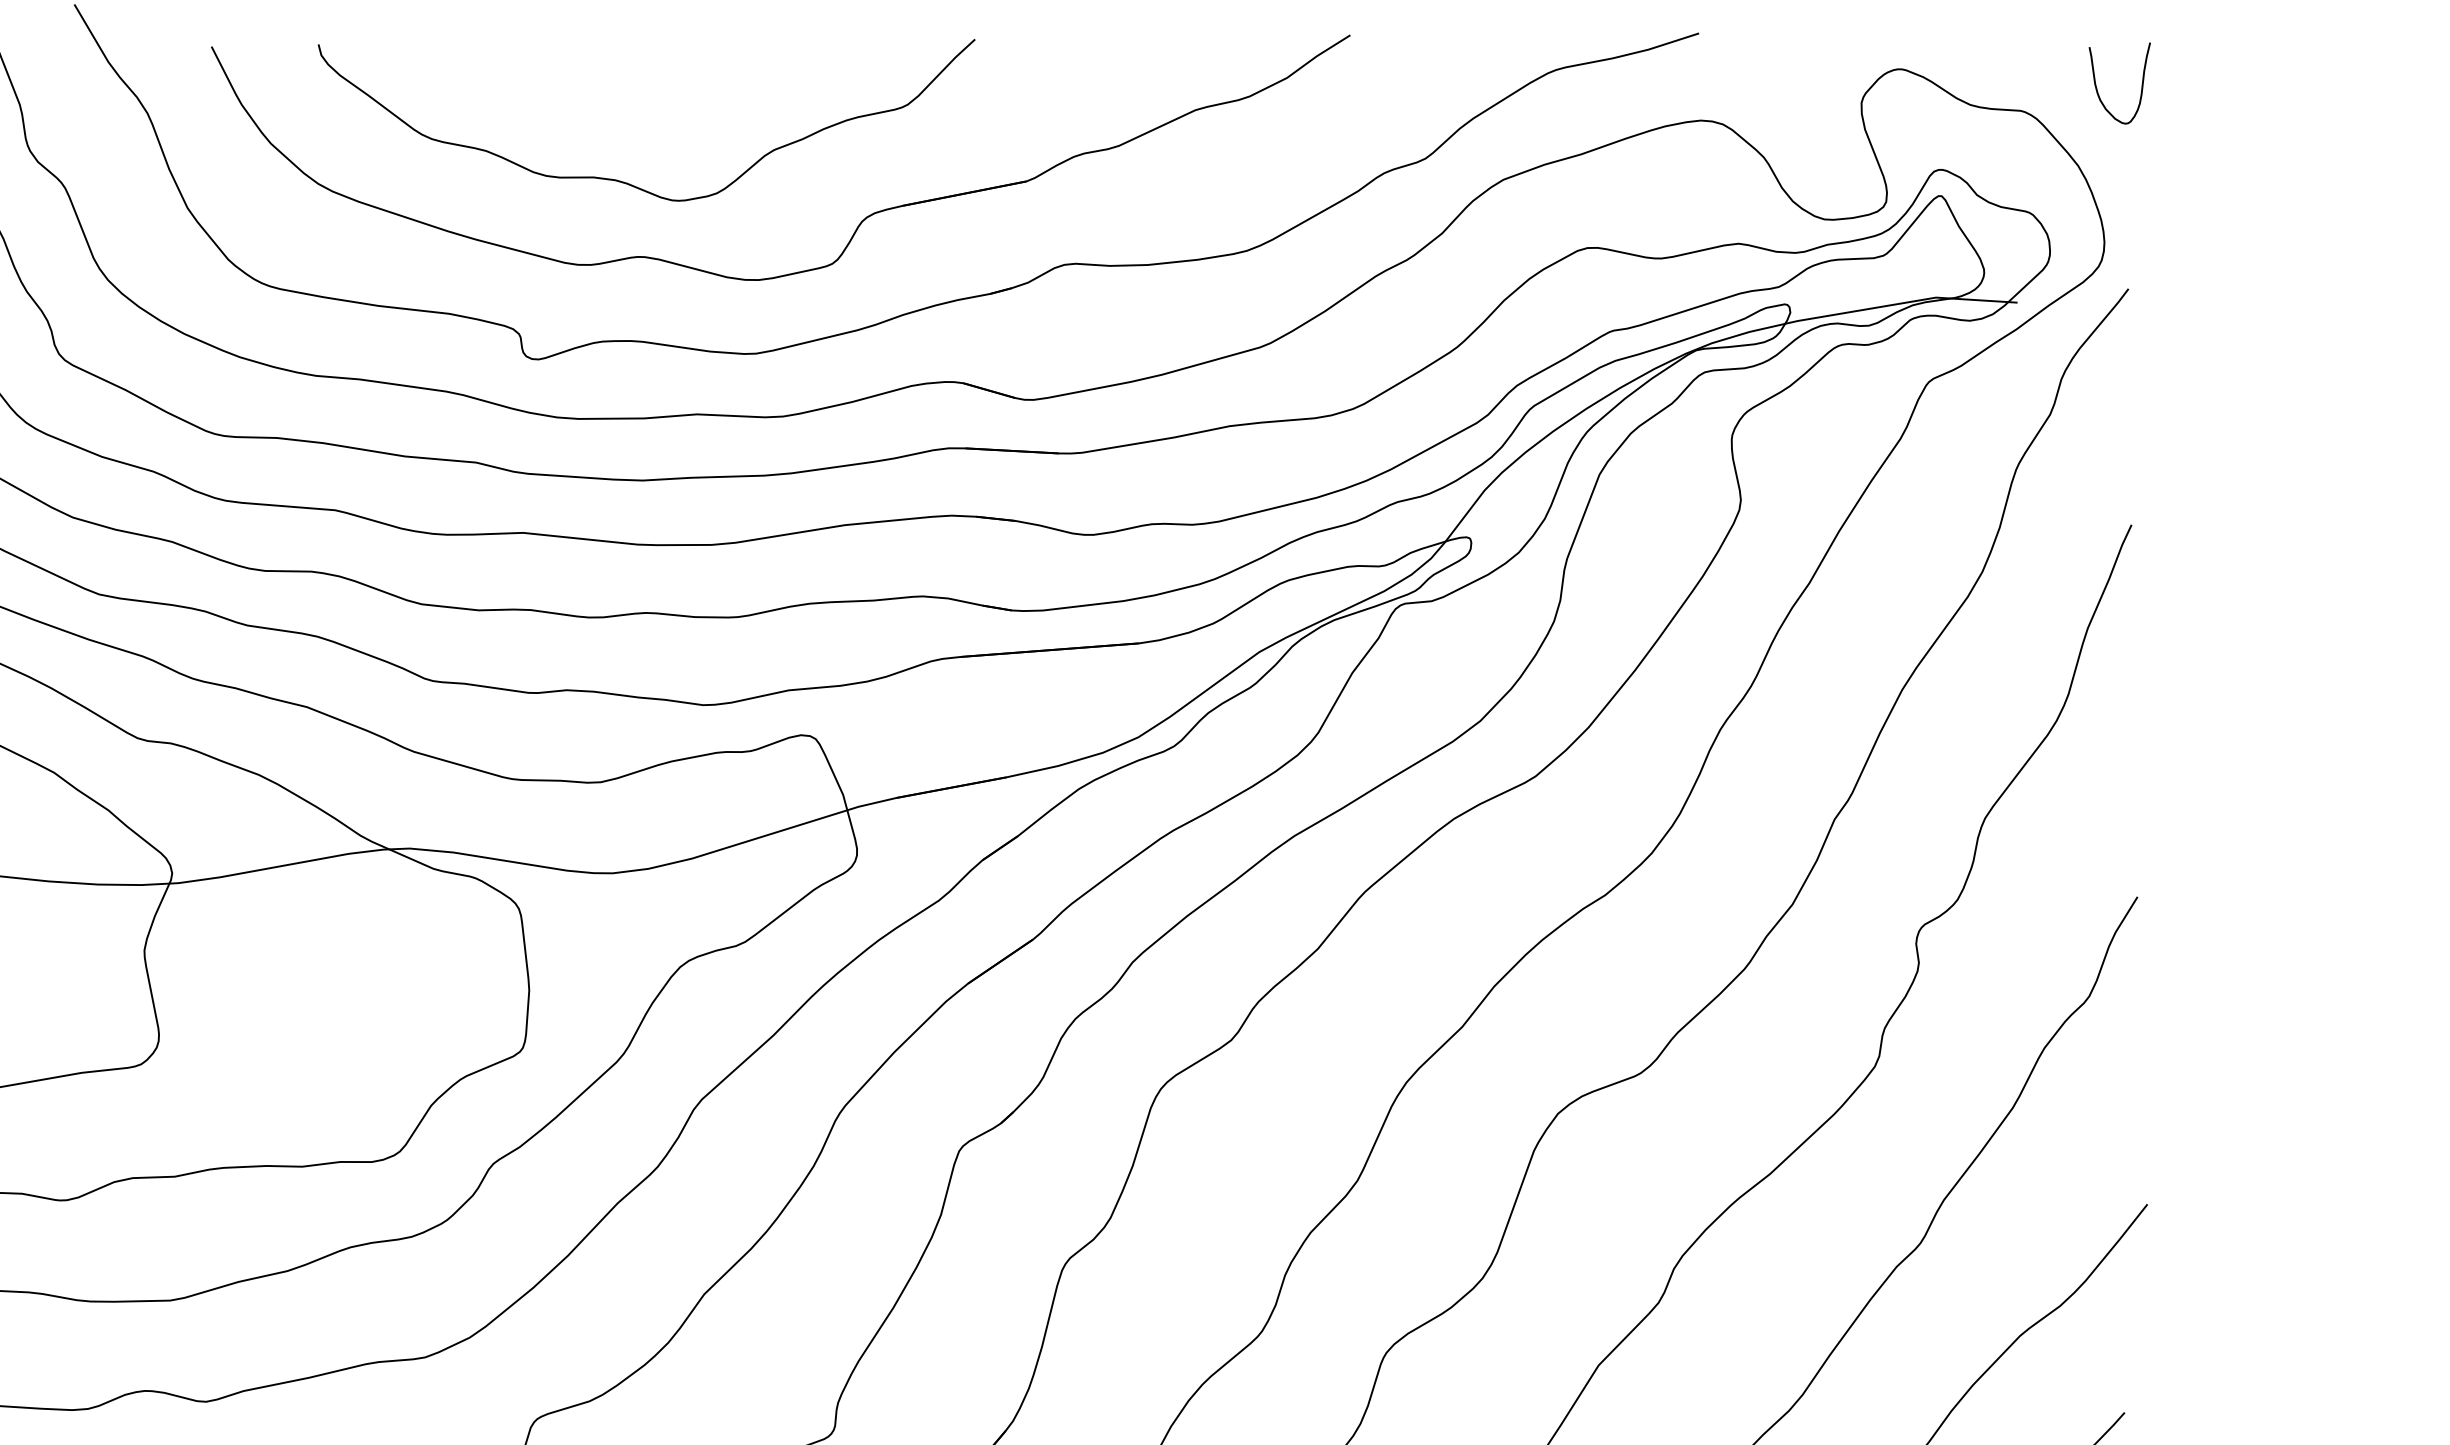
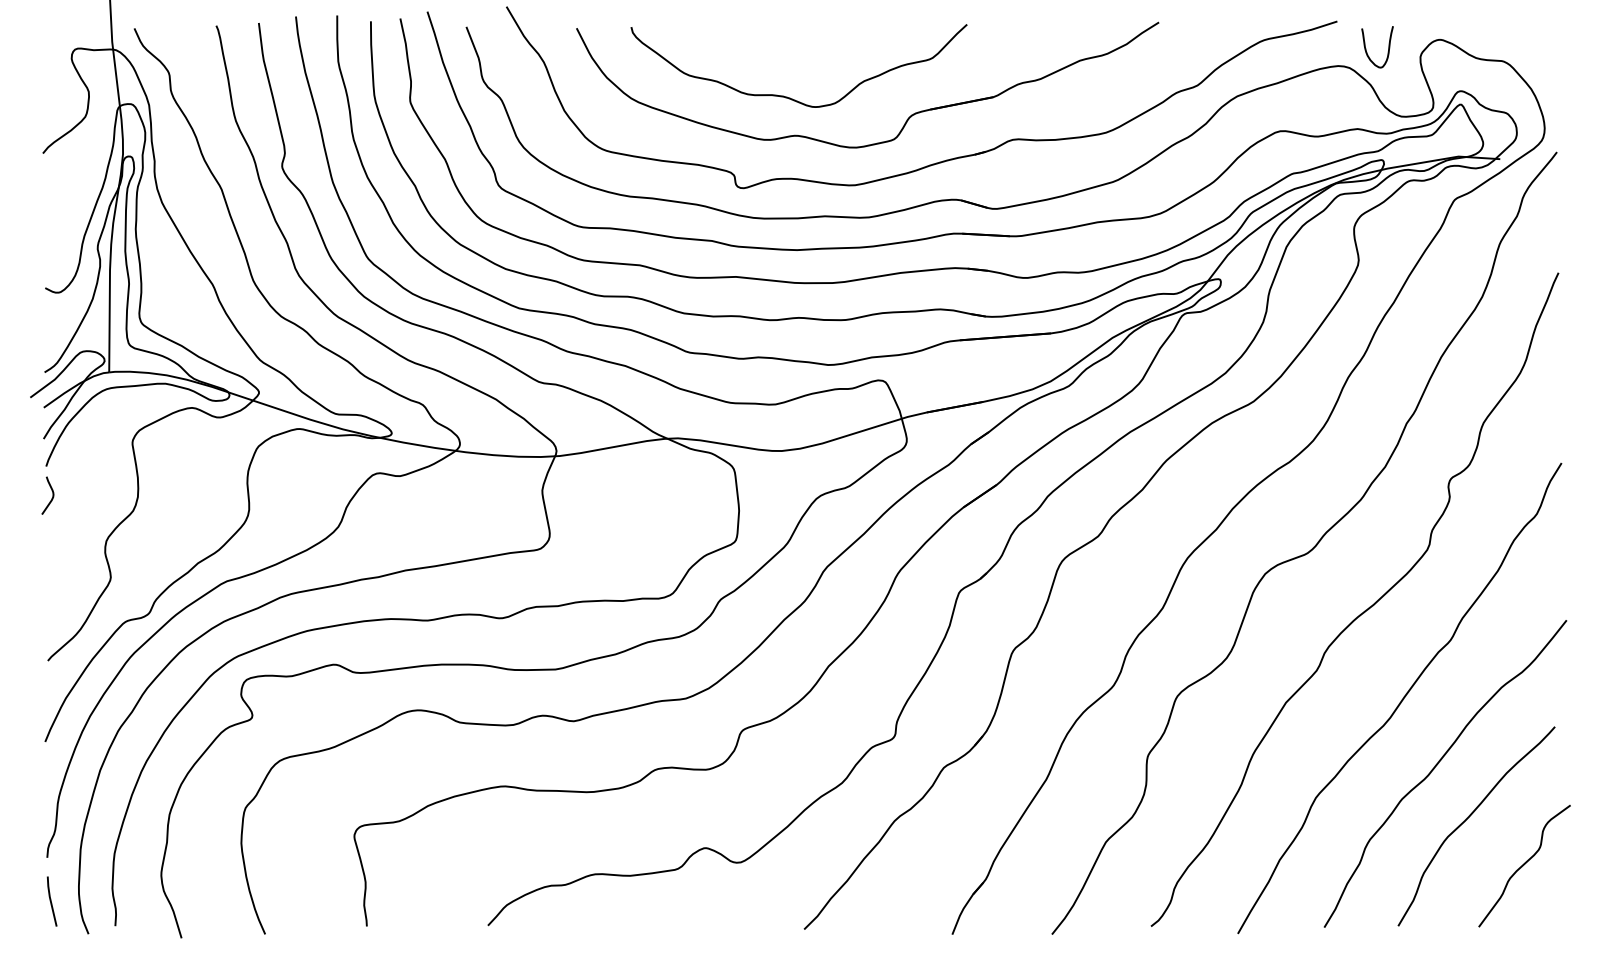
curve: (2139, 92) -> (1387, 51), moved

